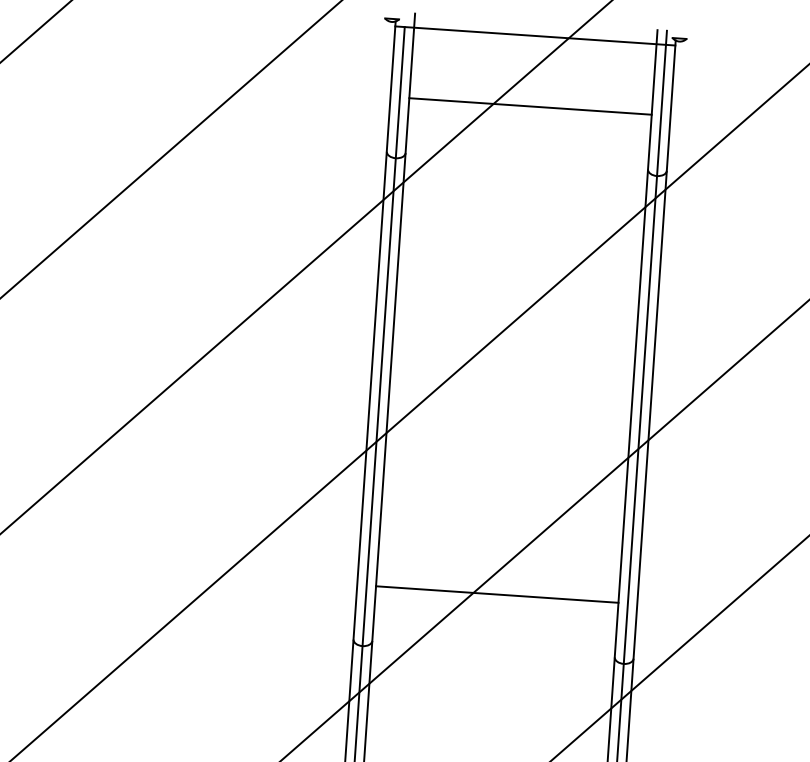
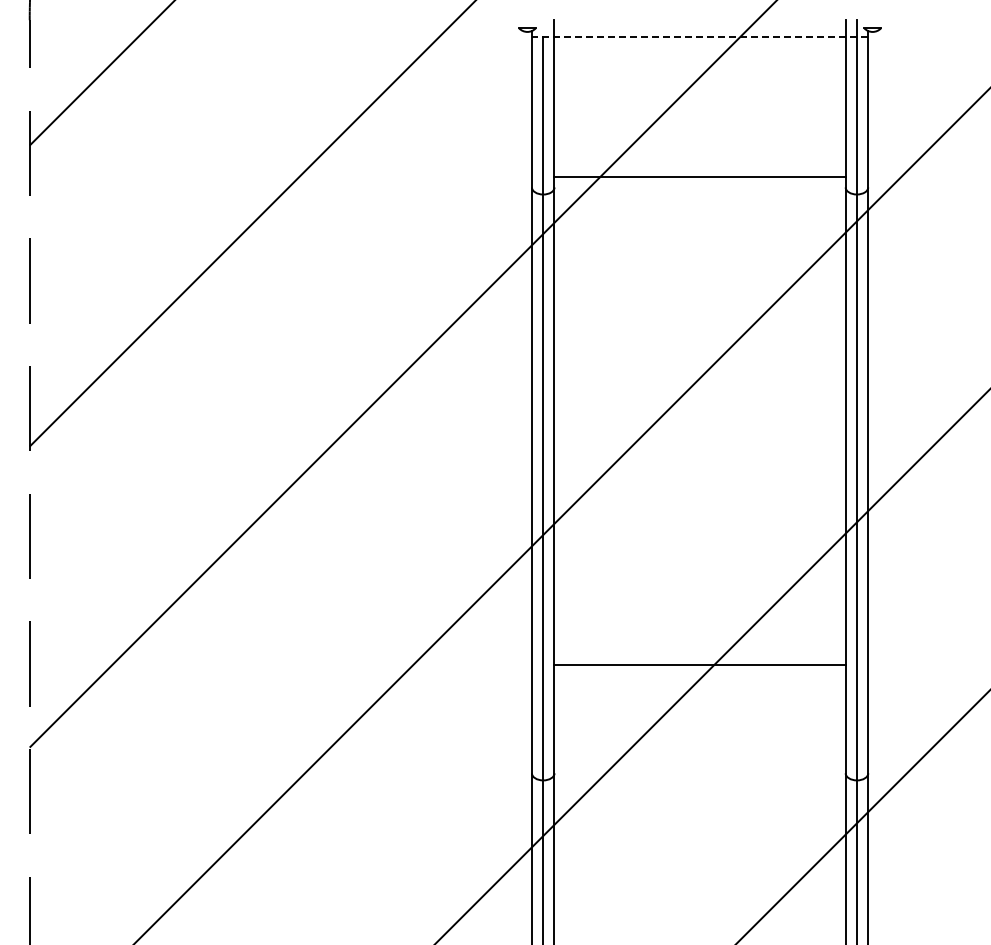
line: (534, 35) -> (699, 36), solid -> dashed
line: (530, 106) -> (699, 176), moved
line: (496, 594) -> (699, 664), moved

